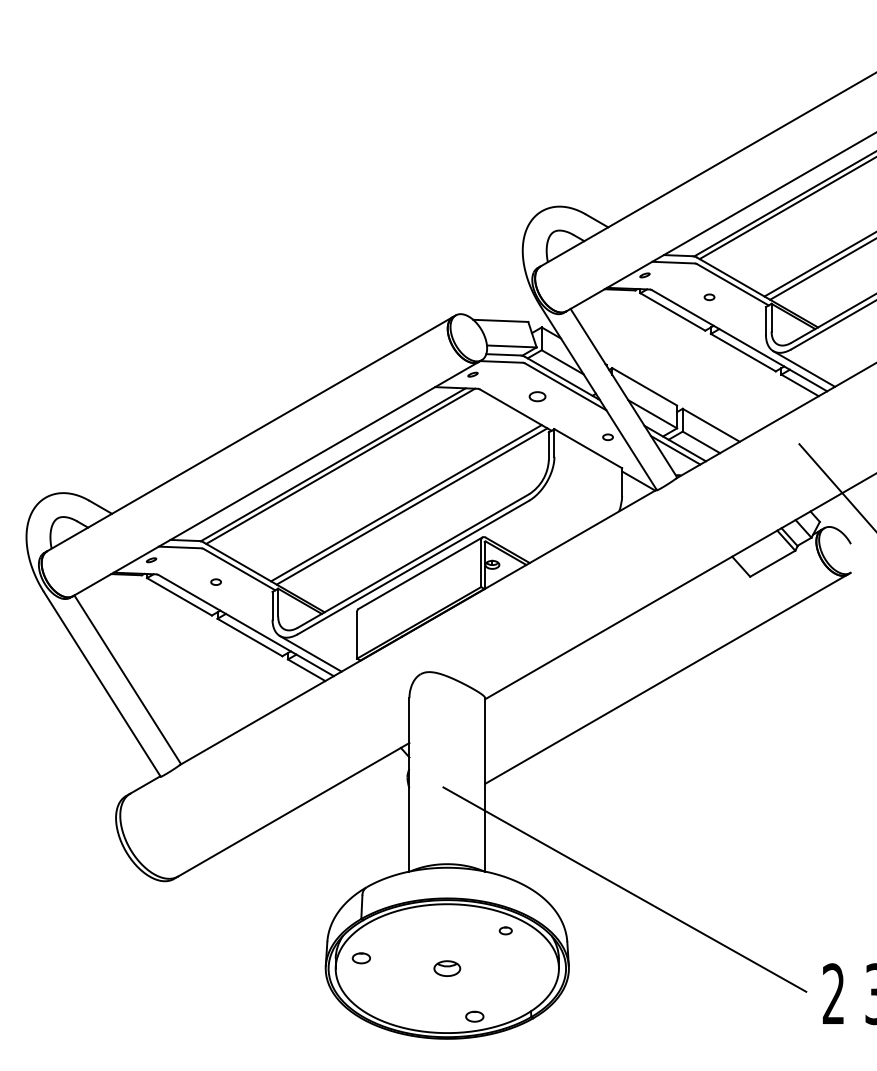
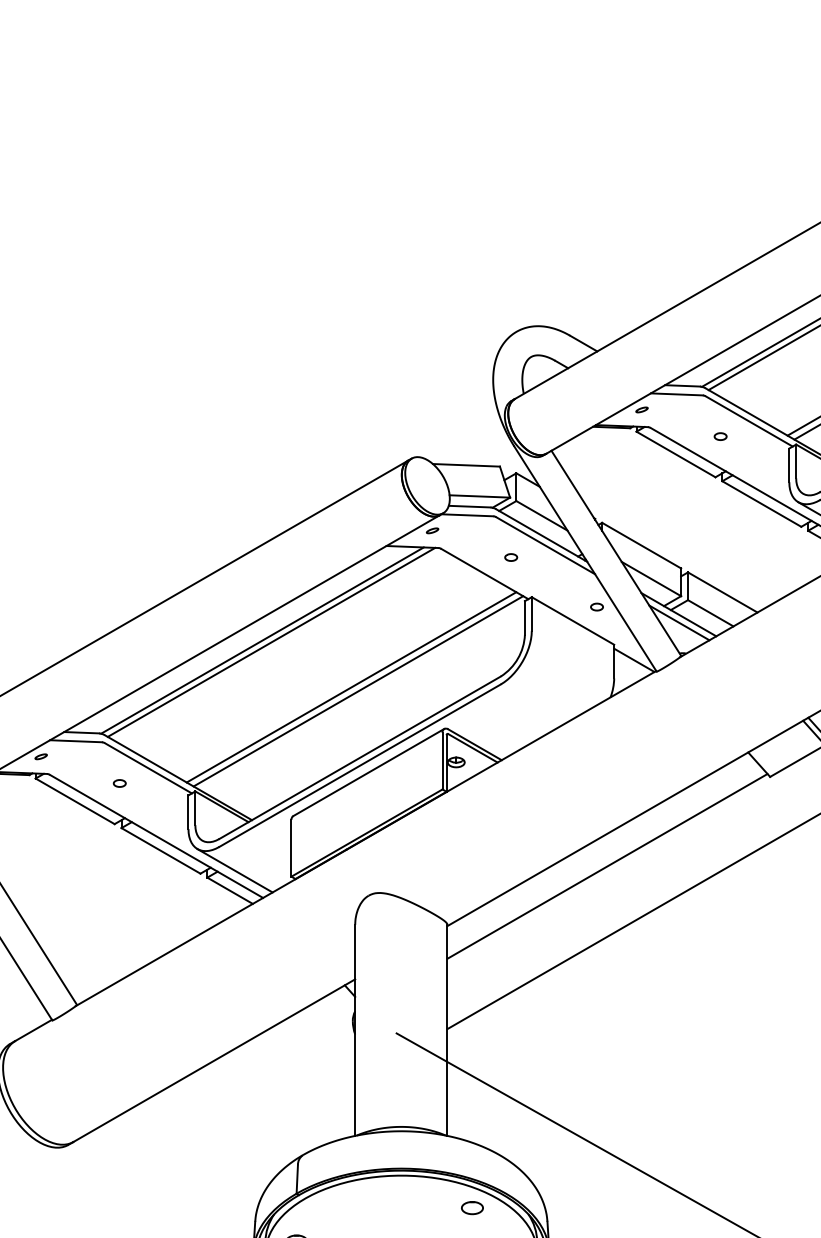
part: (537, 396) -> (511, 557), size x0.62
line: (616, 650) -> (607, 866), added
part: (505, 930) -> (472, 1207), size x1.43

